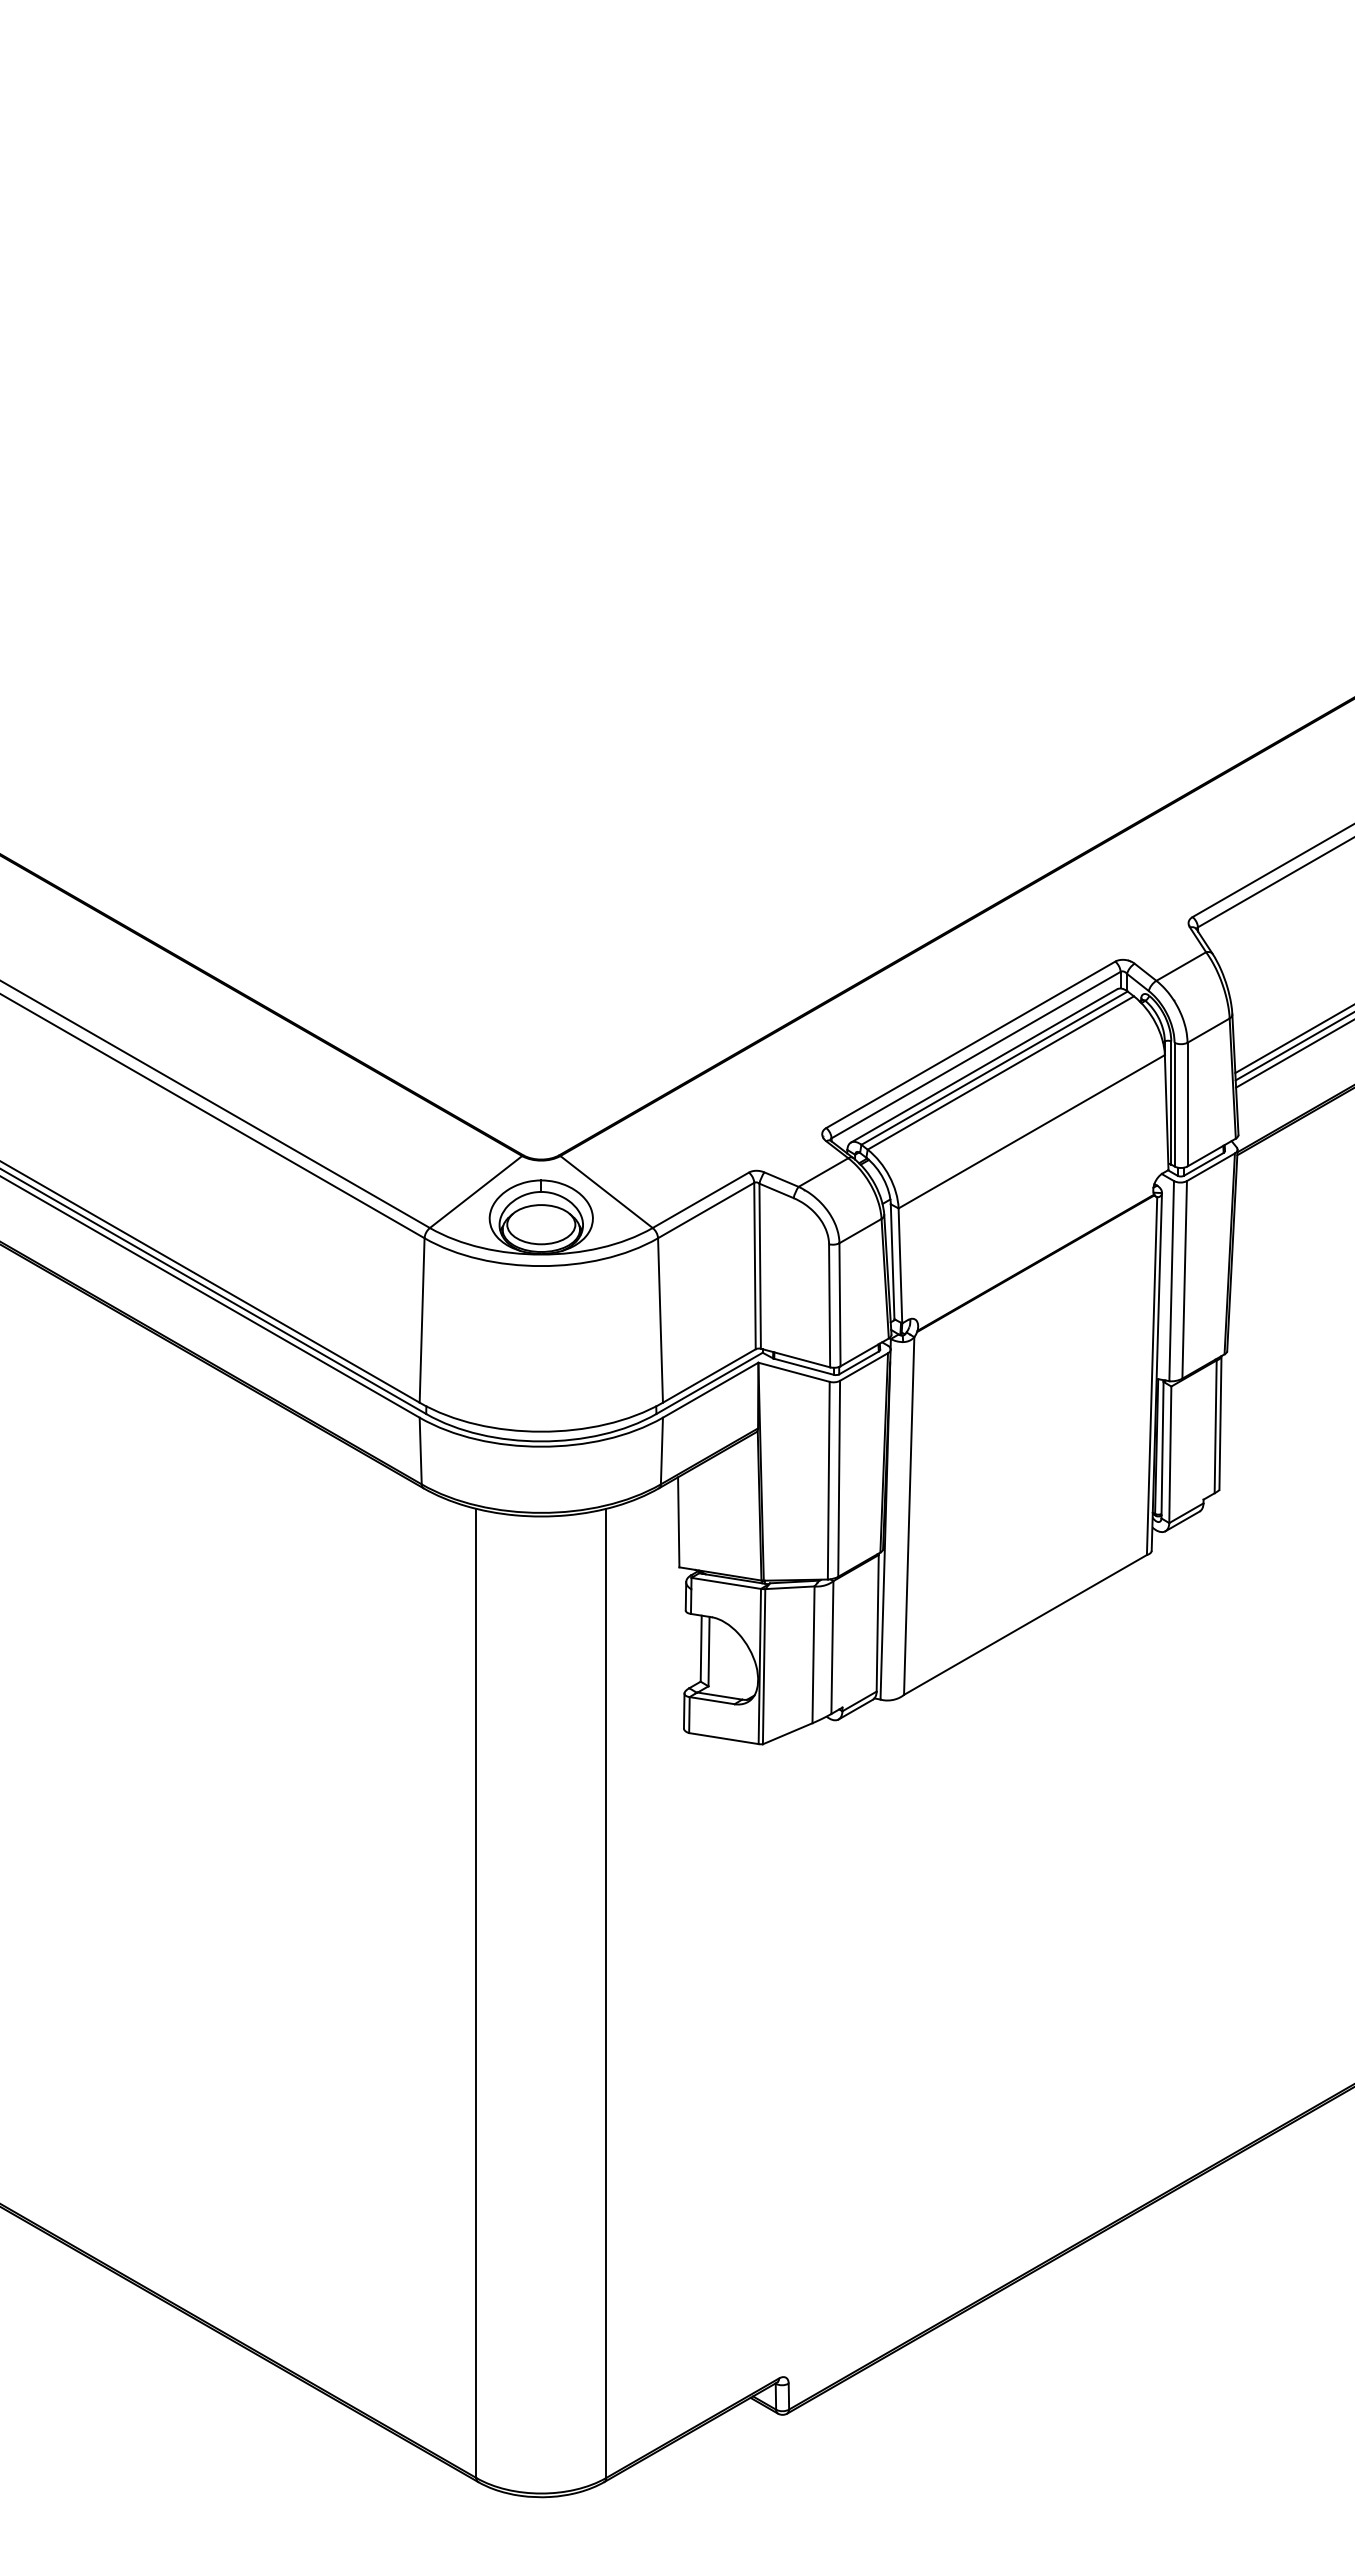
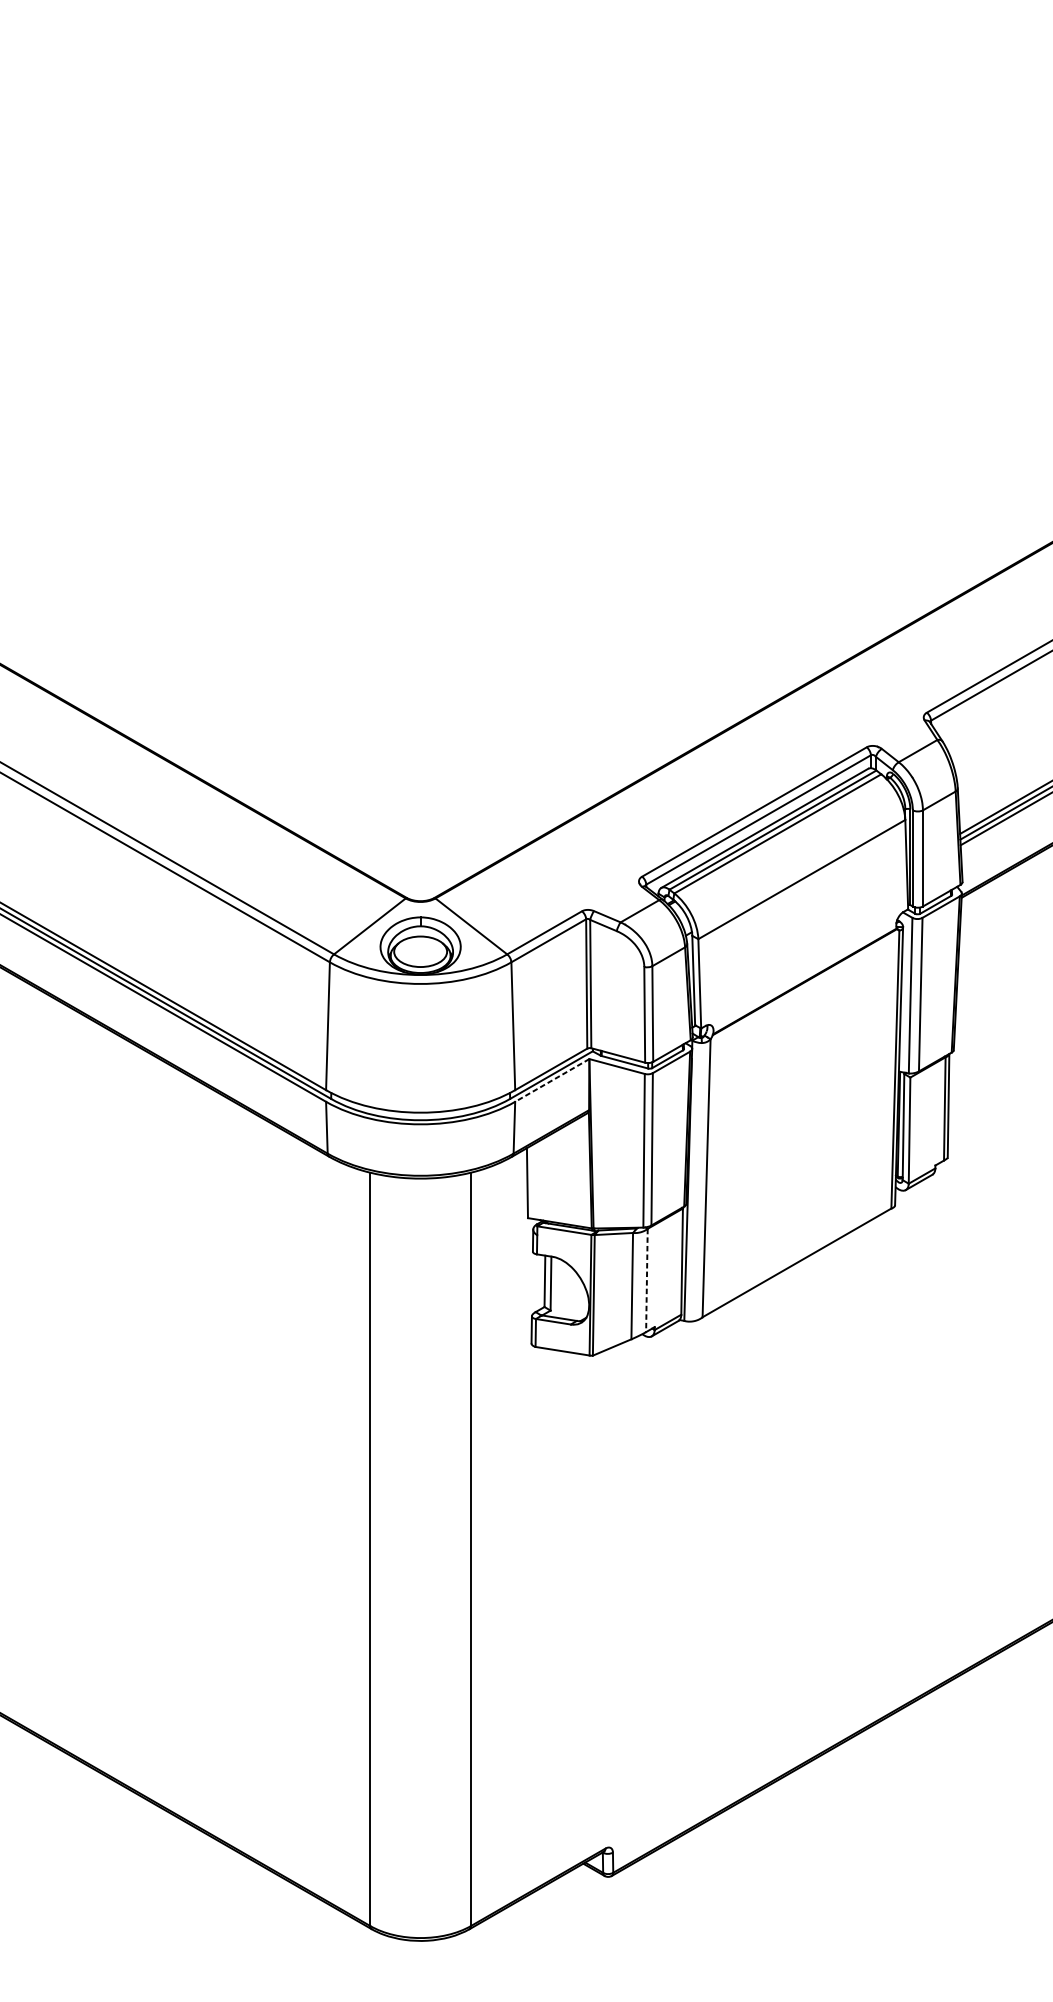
line: (710, 1390) -> (552, 1080), solid -> dashed
line: (832, 1648) -> (646, 1281), solid -> dashed

